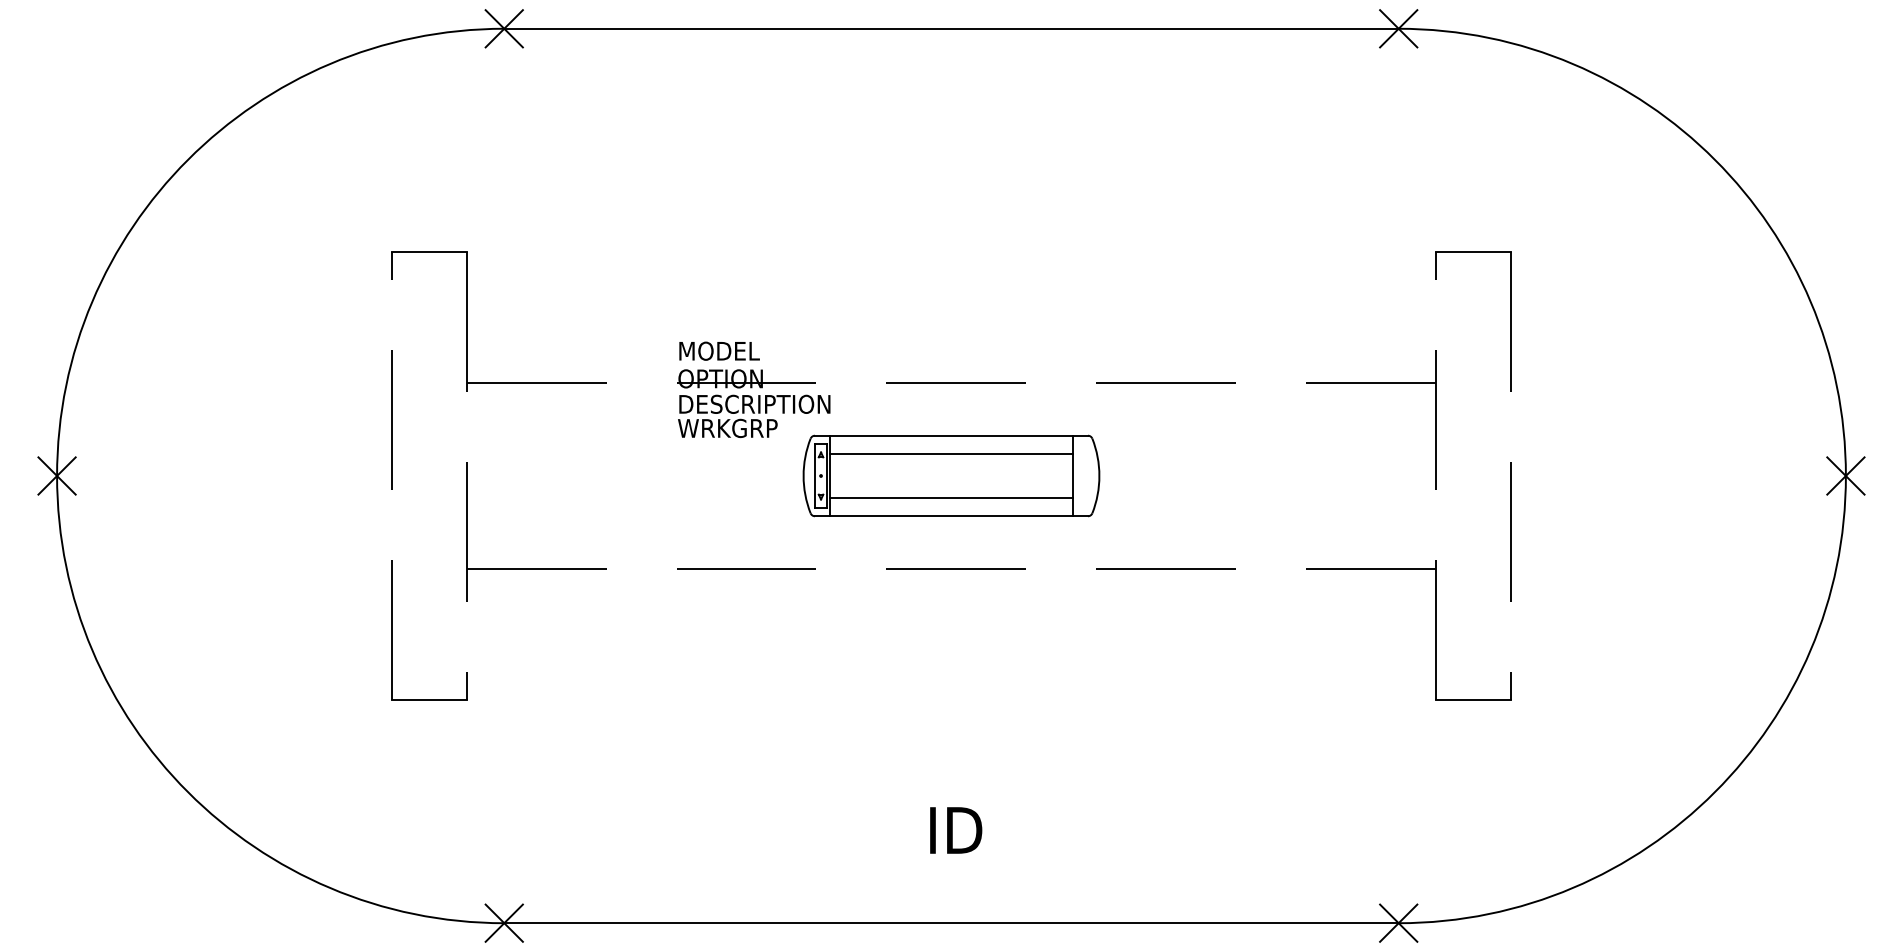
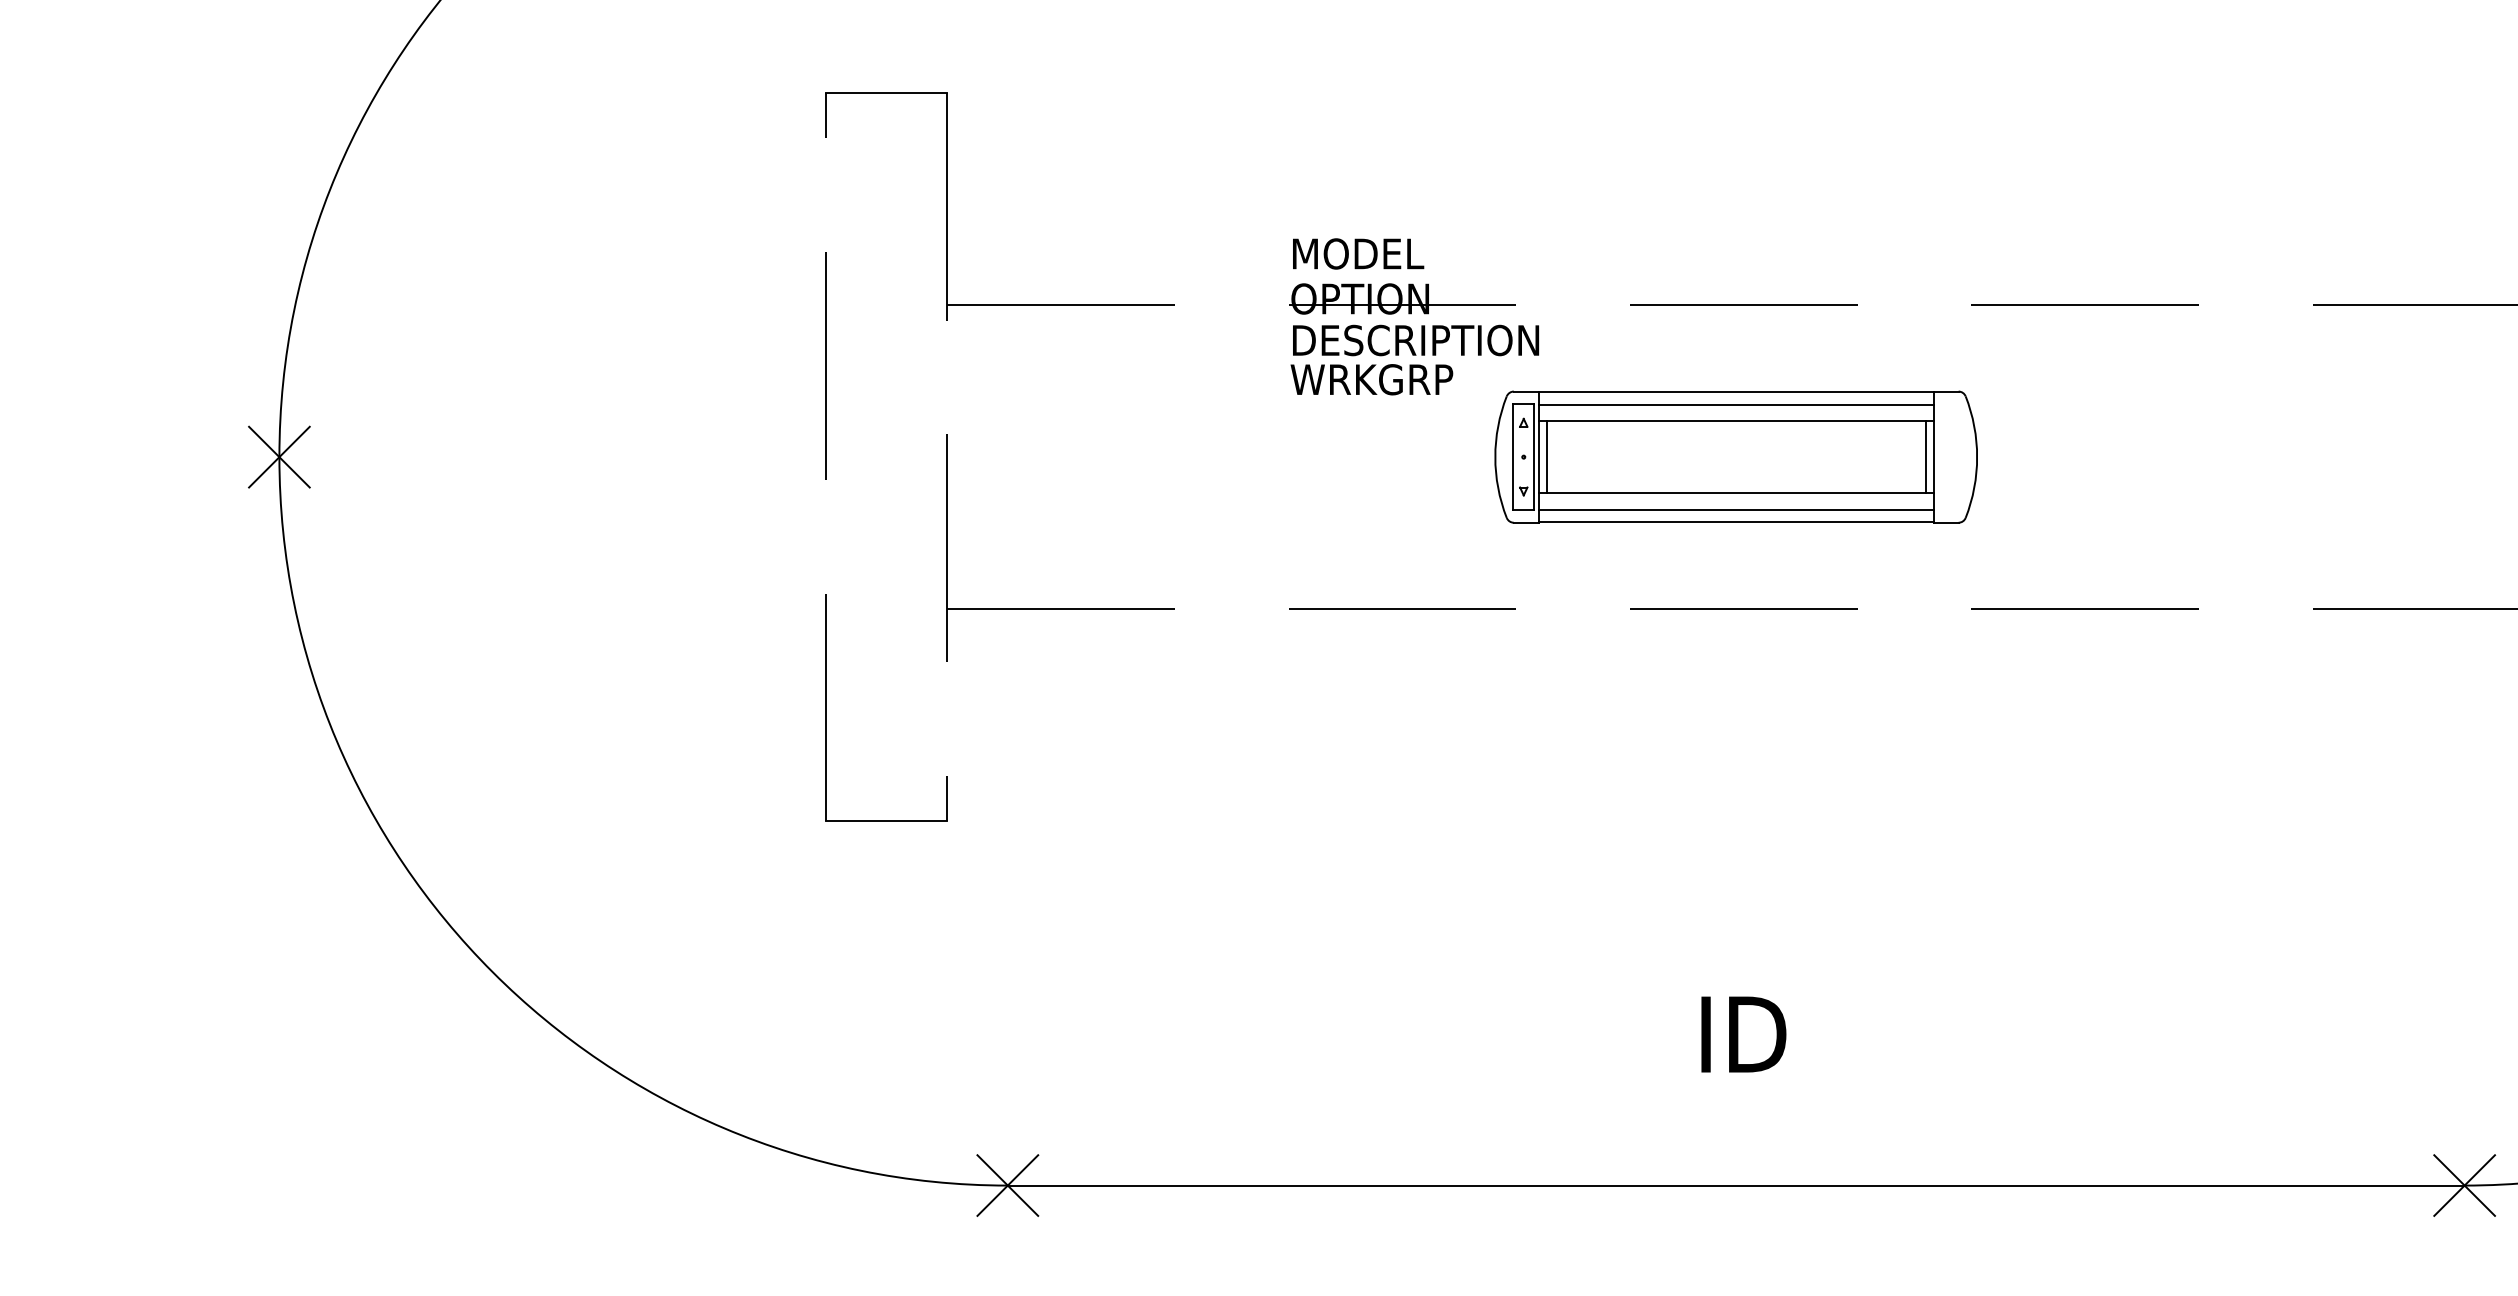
line: (951, 443) -> (1736, 404), added
line: (835, 475) -> (1547, 456), added
line: (1067, 475) -> (1925, 456), added
line: (951, 508) -> (1736, 510), added

